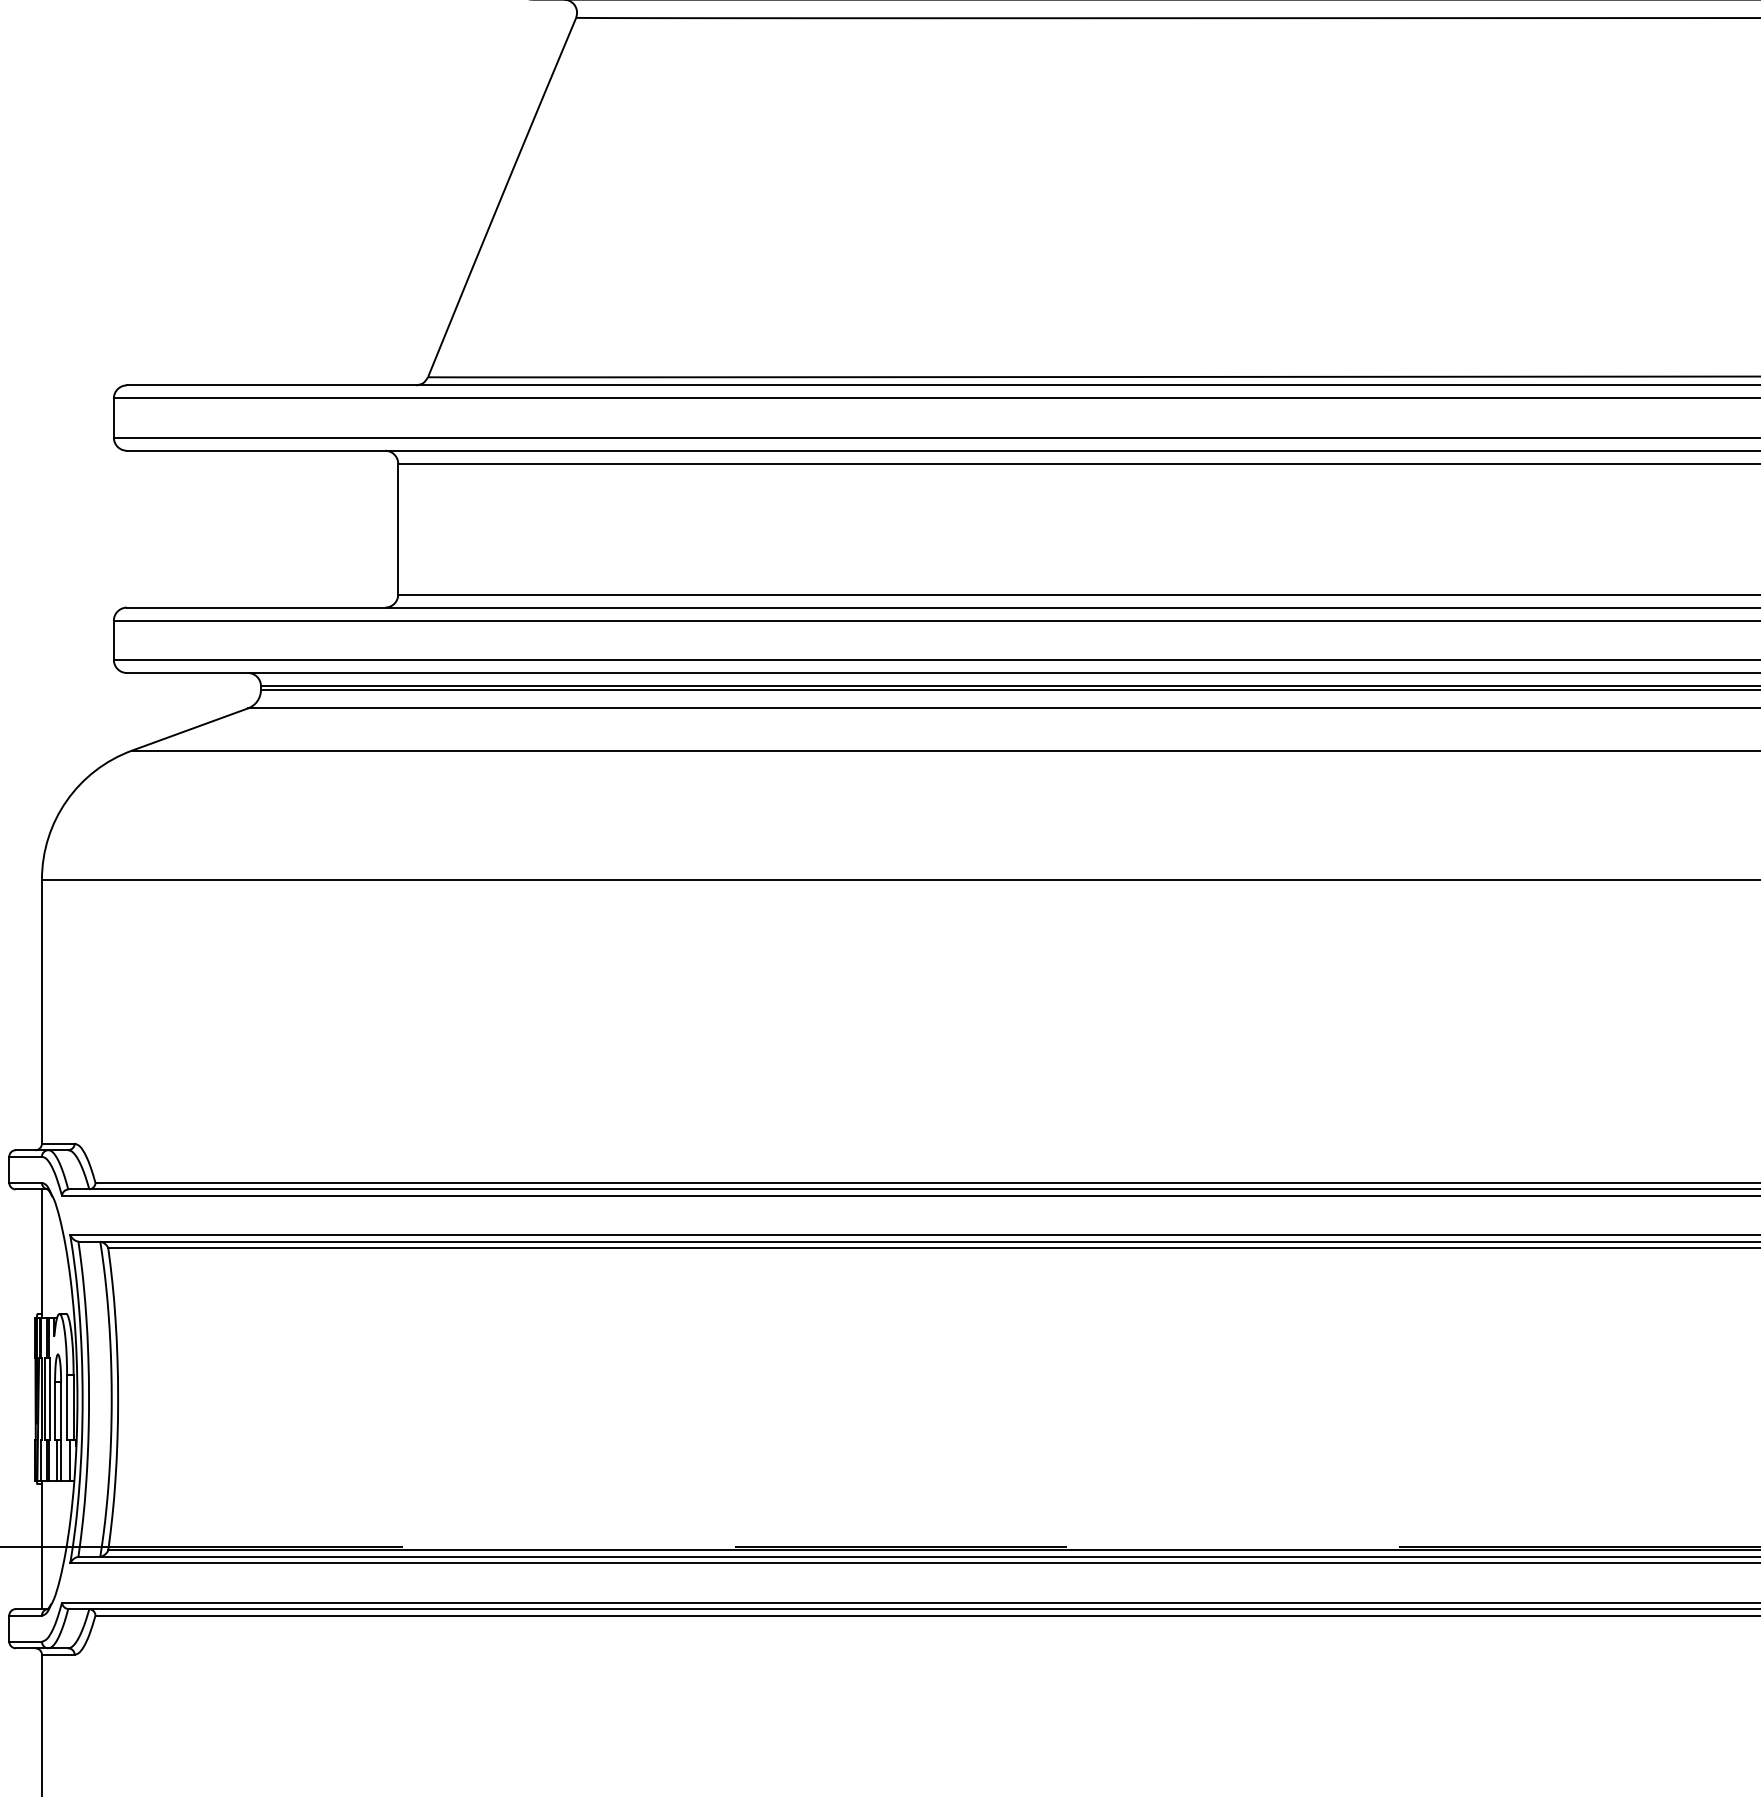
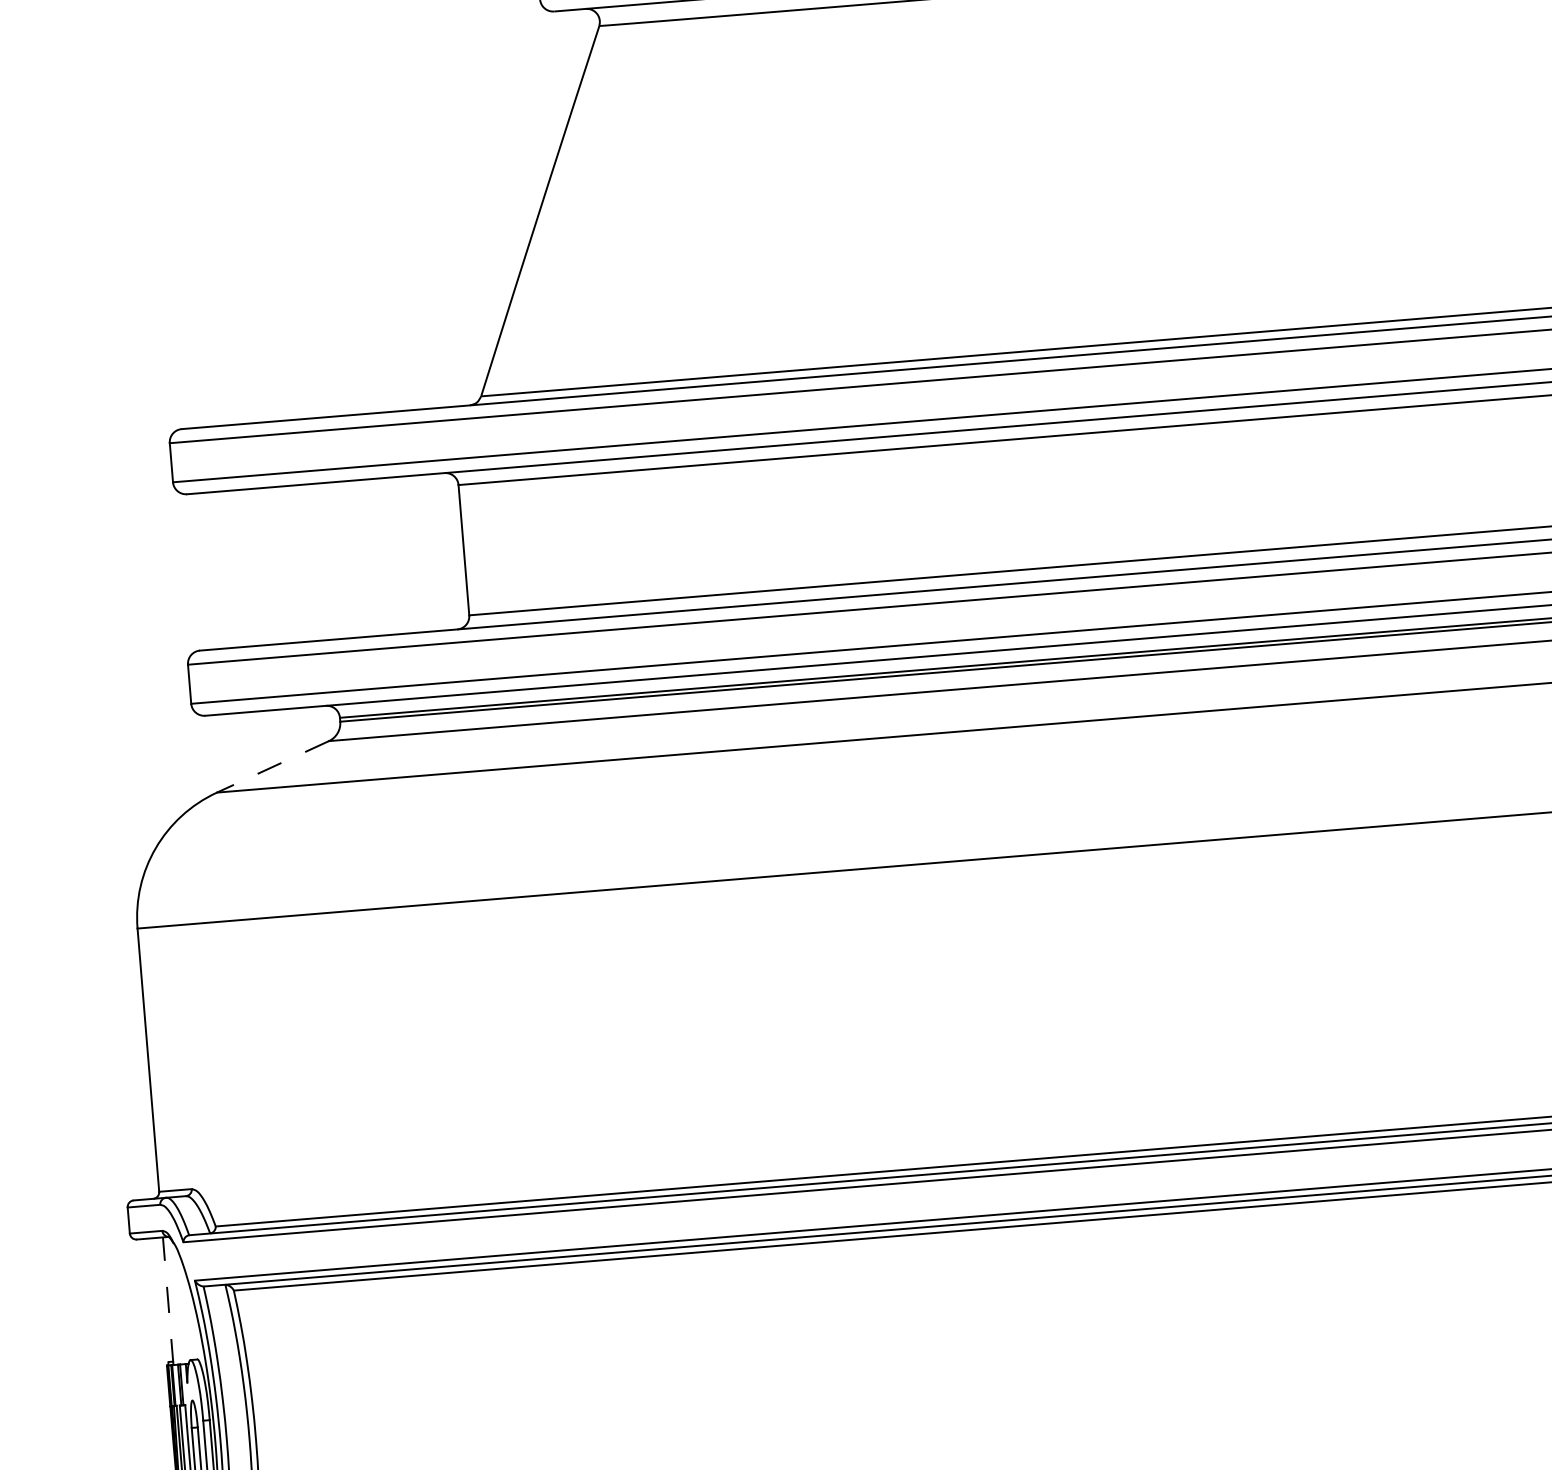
line: (190, 729) -> (273, 766), solid -> dashed
line: (41, 1252) -> (167, 1300), solid -> dashed

